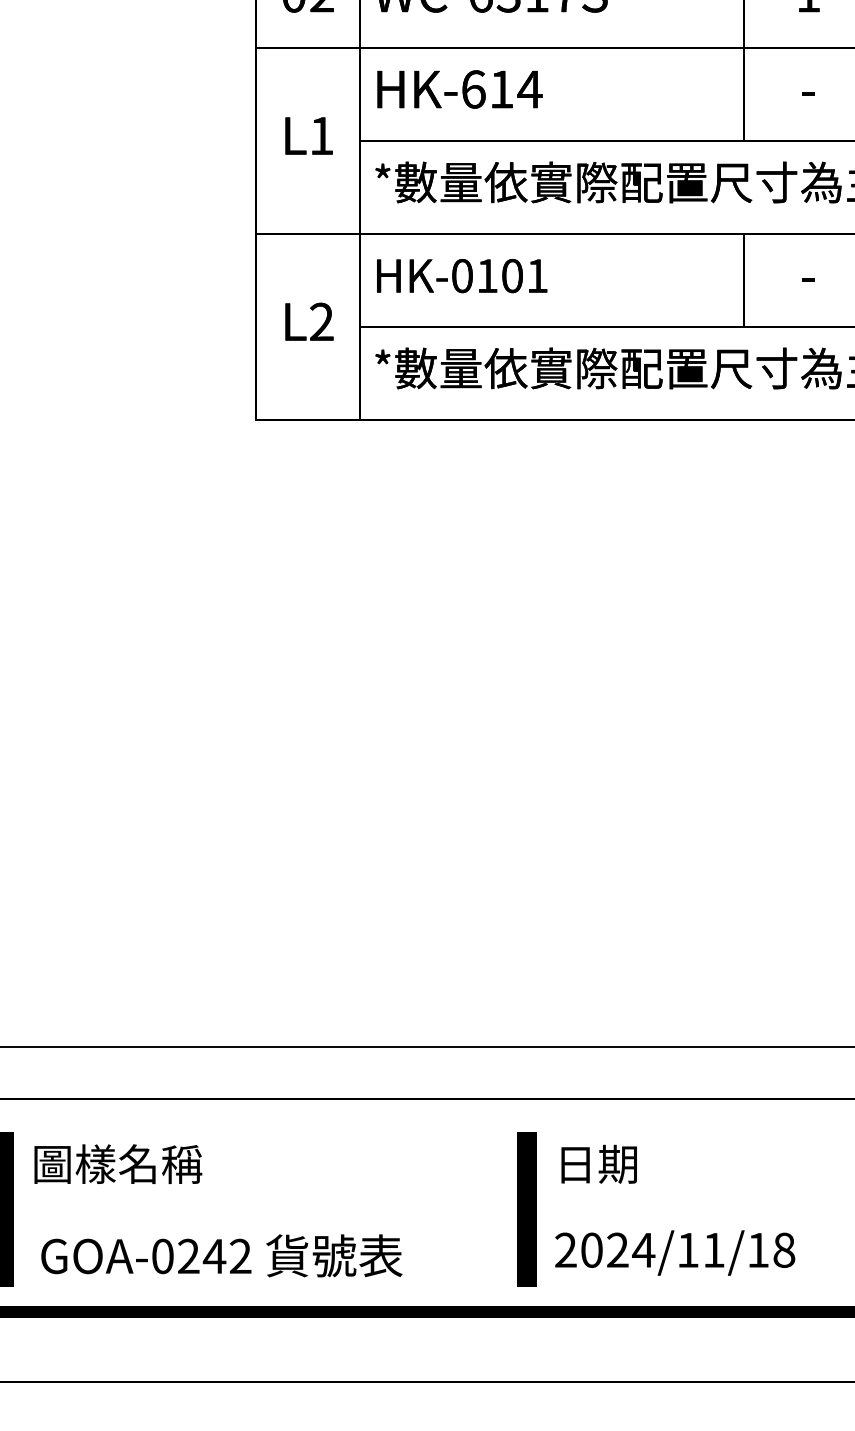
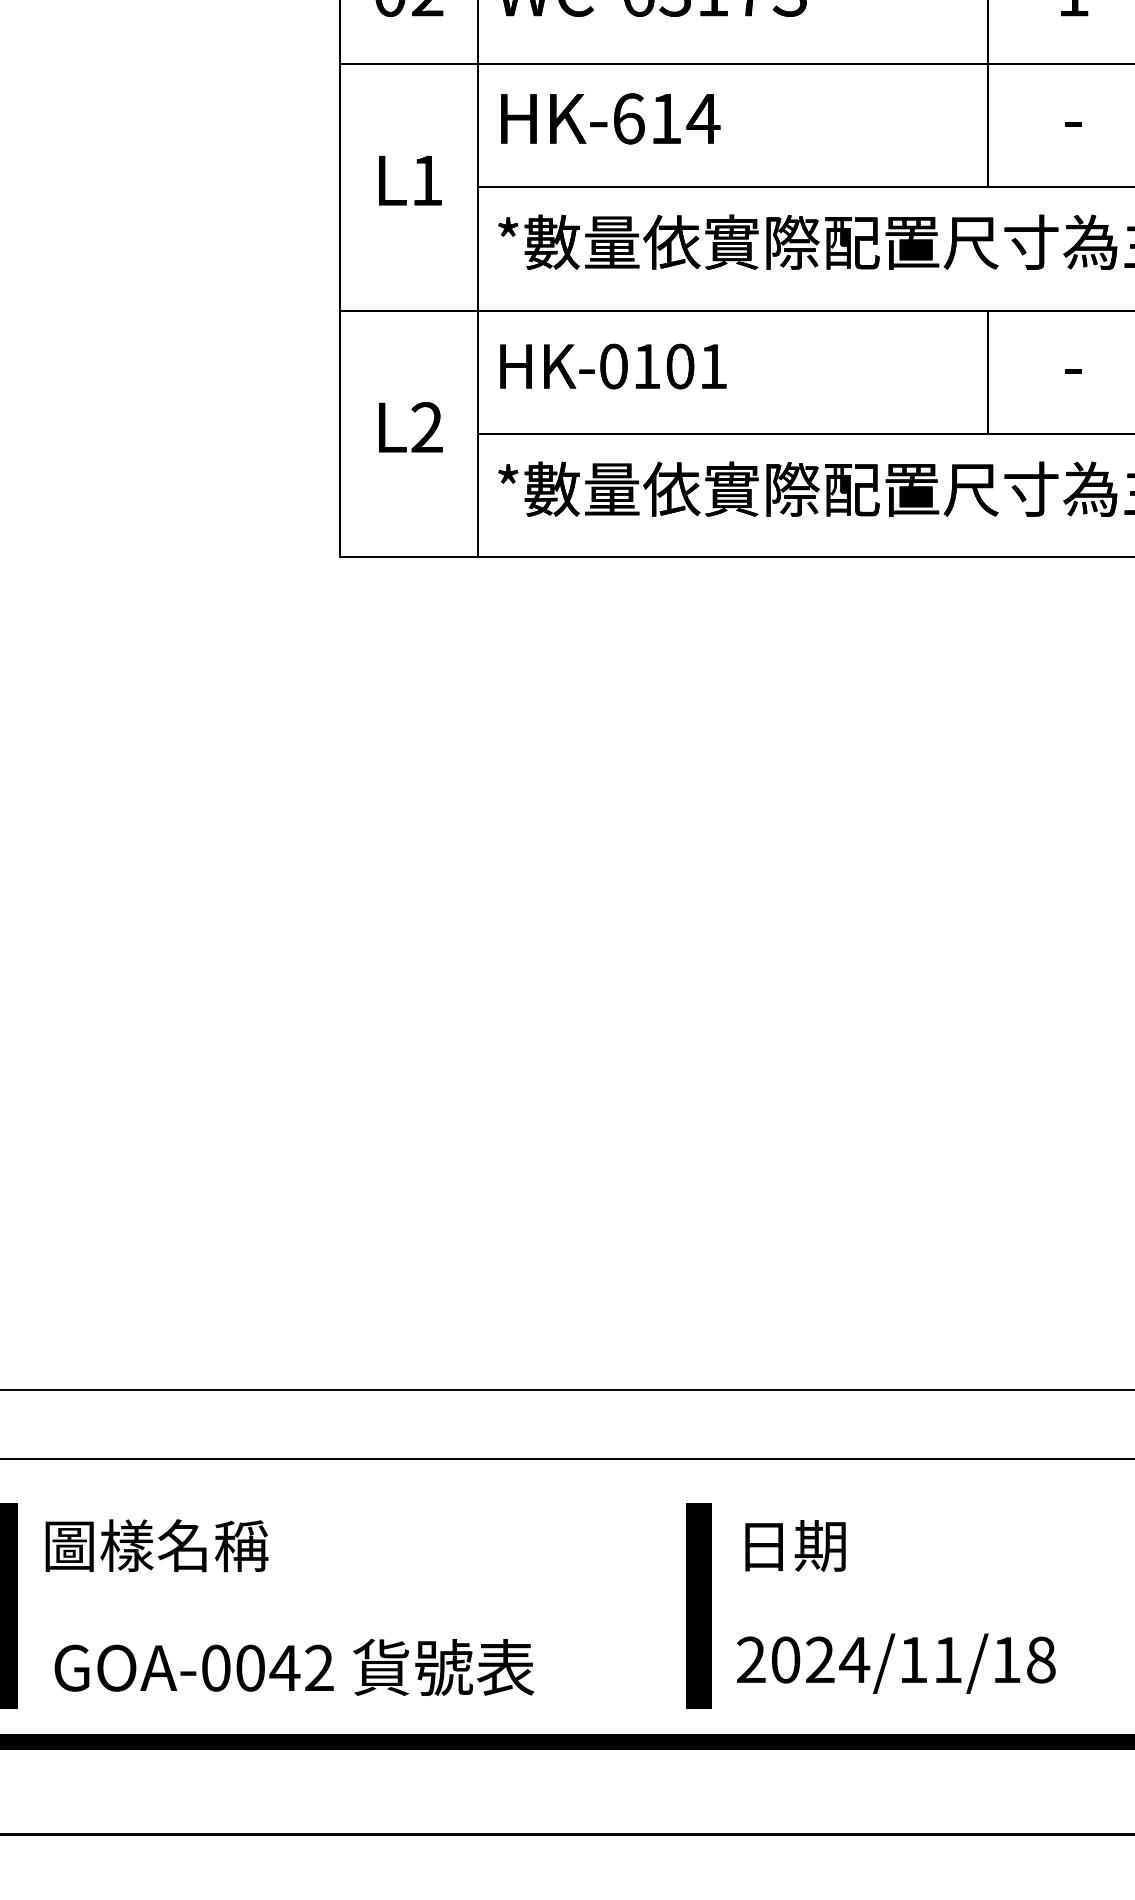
text: (188, 1256) -> (250, 1668), GOA-0242 -> GOA-0042

